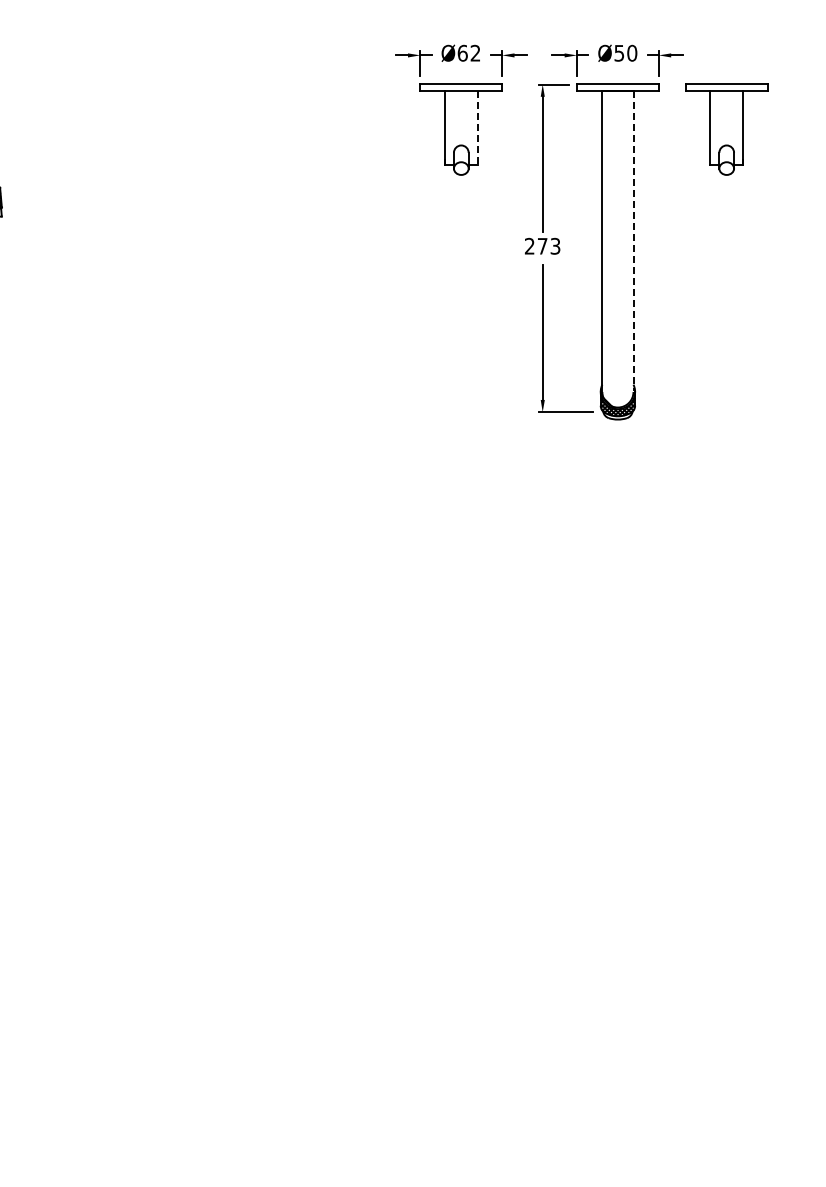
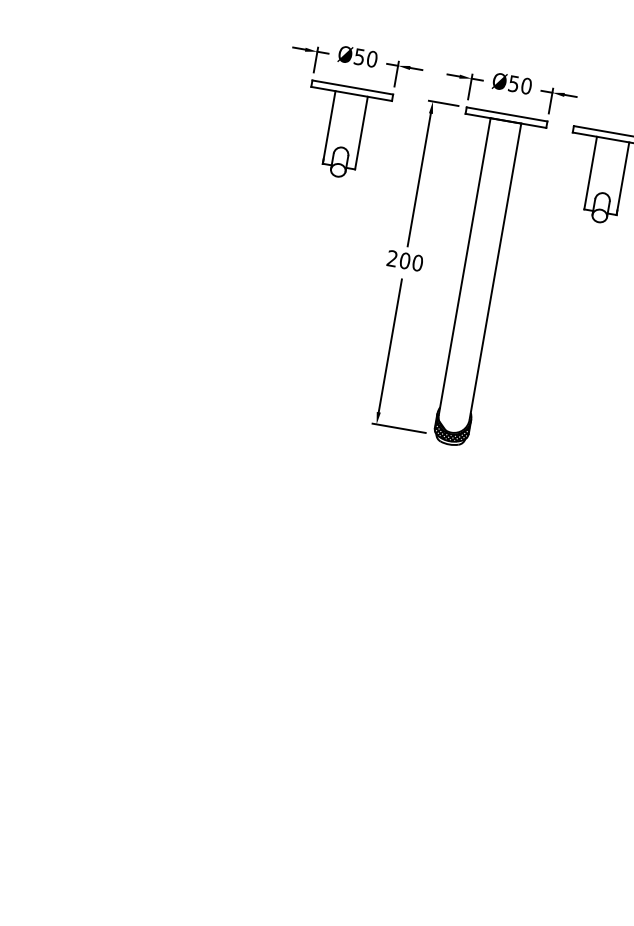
text: (468, 52) -> (365, 57), Ø62 -> Ø50
line: (477, 127) -> (361, 132), dashed -> solid
line: (633, 241) -> (495, 271), dashed -> solid
text: (548, 245) -> (411, 261), 273 -> 200

